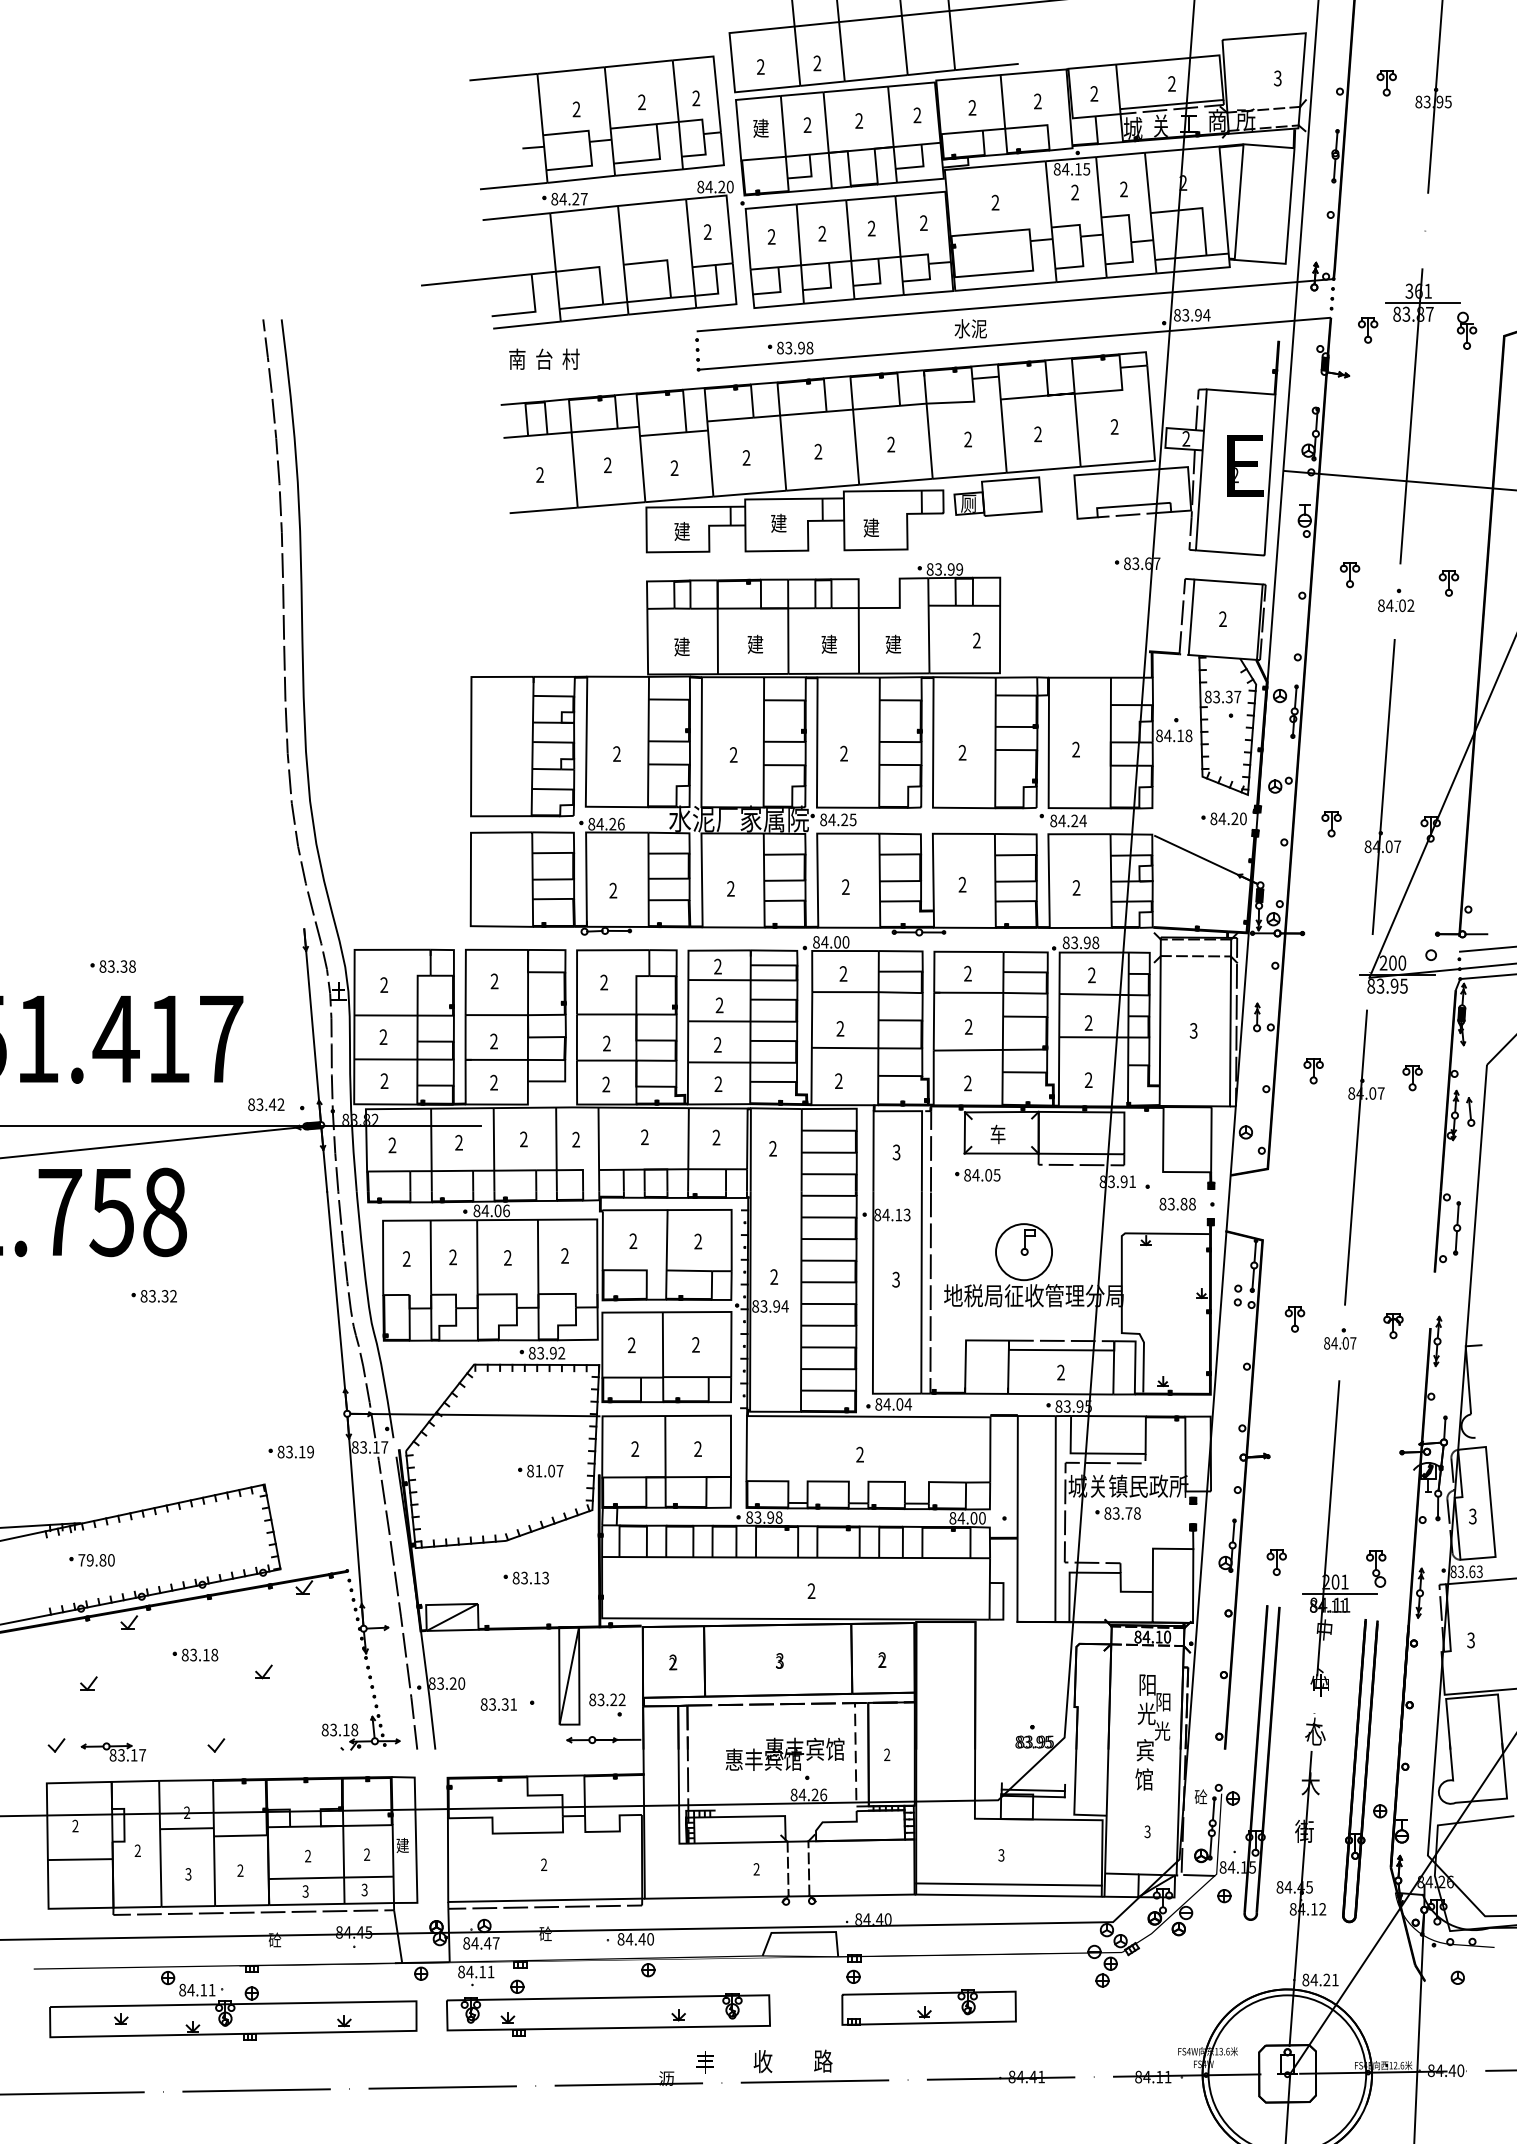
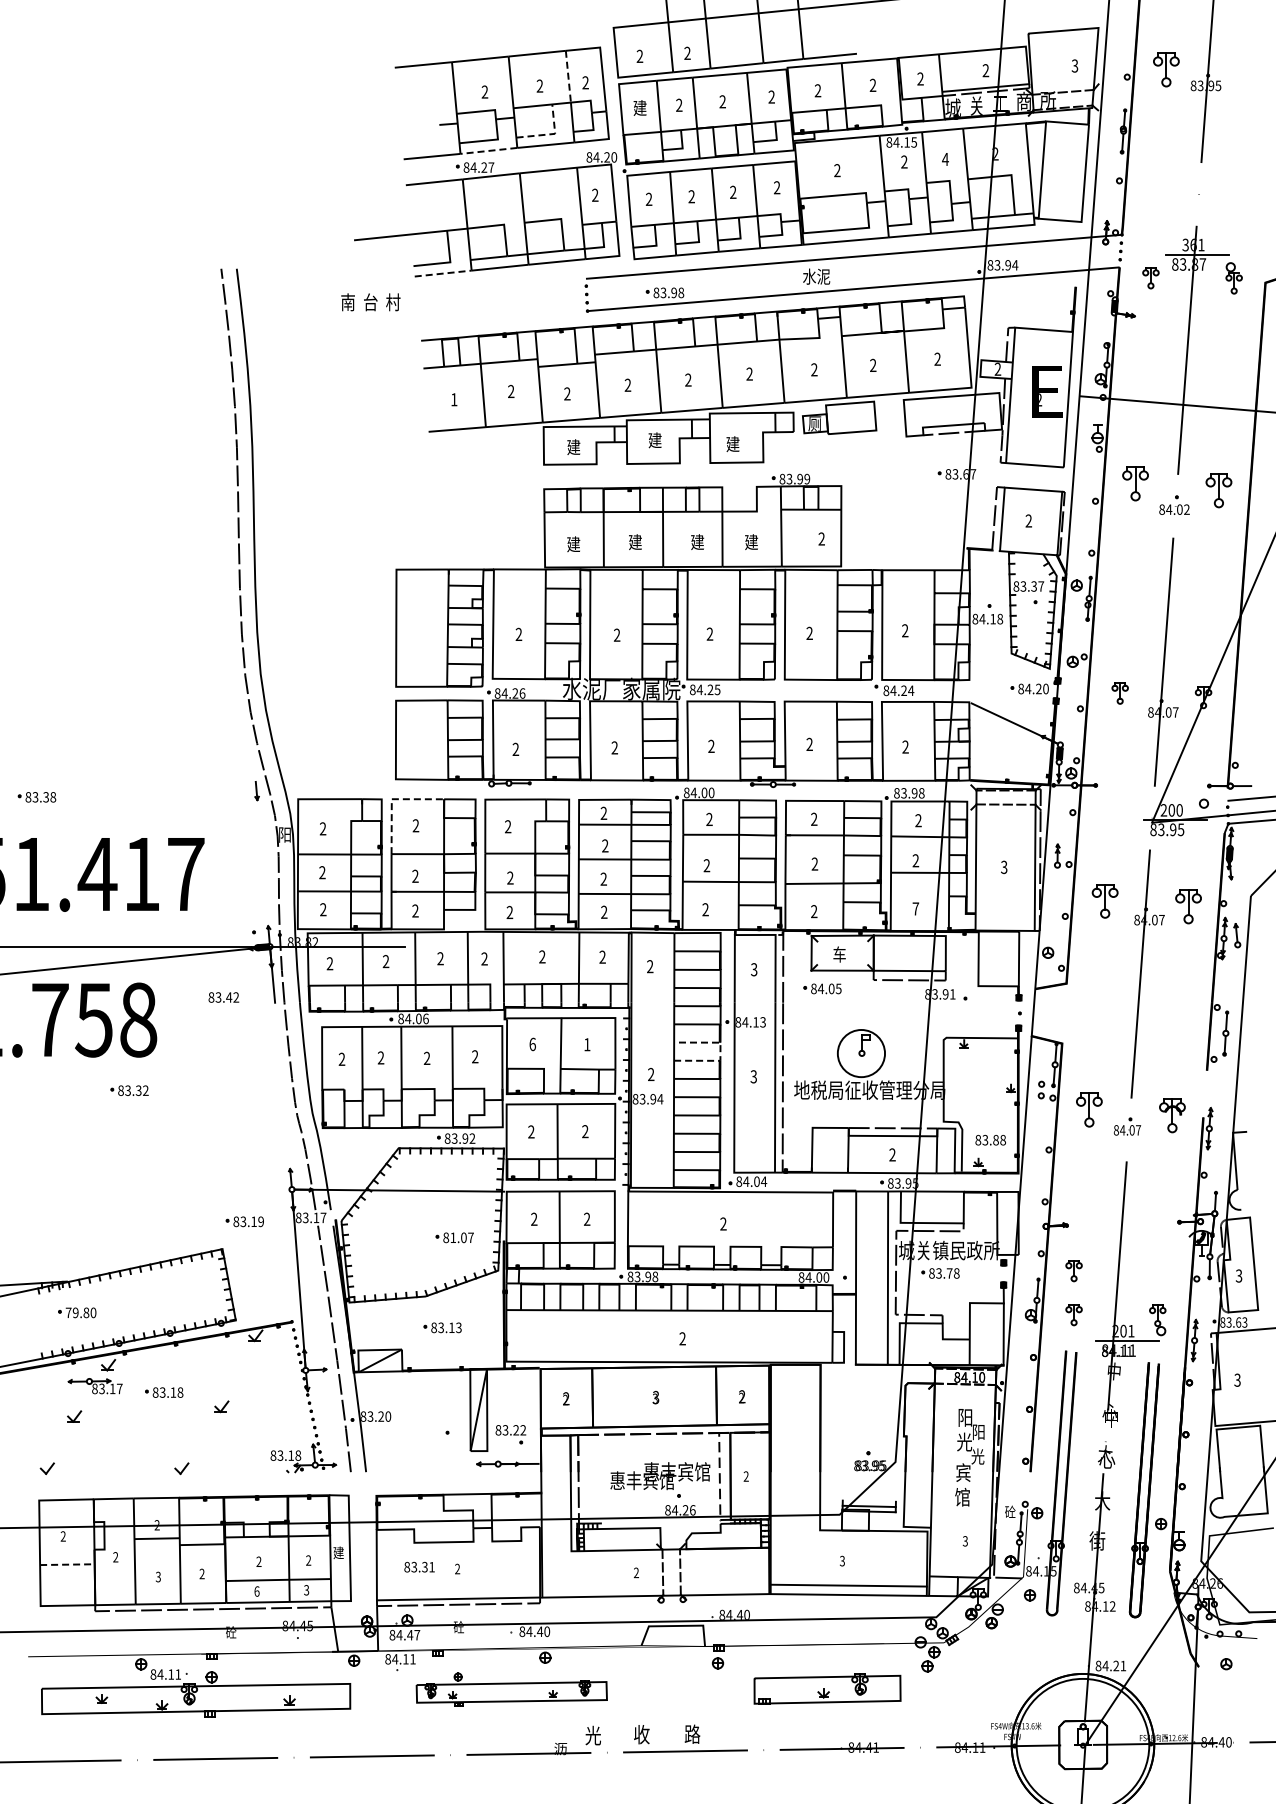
part: (1386, 83) -> (1166, 70), size x1.6
line: (675, 92) -> (568, 77), solid -> dashed
line: (655, 159) -> (551, 134), solid -> dashed
line: (580, 178) -> (488, 150), solid -> dashed
text: (1123, 188) -> (945, 158), 2 -> 4
line: (527, 325) -> (443, 273), solid -> dashed
text: (543, 359) -> (370, 302), moved
text: (540, 474) -> (454, 399), 2 -> 1
part: (1349, 574) -> (1135, 483), size x1.6
part: (1448, 584) -> (1218, 491), size x1.6
line: (465, 950) -> (391, 799), solid -> dashed
part: (112, 966) -> (36, 797), moved
text: (338, 991) -> (284, 834), 土 -> 阳
line: (312, 1025) -> (262, 862), removed
part: (1312, 1071) -> (1104, 901), size x1.6
part: (1411, 1078) -> (1187, 907), size x1.6
text: (1088, 1079) -> (915, 908), 2 -> 7
text: (265, 1104) -> (223, 997), moved
text: (1177, 1203) -> (990, 1139), moved
text: (633, 1241) -> (532, 1044), 2 -> 6
text: (698, 1241) -> (587, 1044), 2 -> 1
line: (856, 1249) -> (720, 1051), solid -> dashed
line: (337, 1300) -> (283, 1094), removed
part: (1295, 1319) -> (1089, 1110), size x1.6
part: (1392, 1325) -> (1171, 1115), size x1.6
part: (1276, 1511) -> (1073, 1271), added
text: (498, 1703) -> (419, 1566), moved
part: (112, 1752) -> (94, 1386), moved
line: (80, 1859) -> (67, 1564), solid -> dashed
text: (305, 1891) -> (256, 1591), 3 -> 6
part: (929, 2006) -> (827, 1688), moved
part: (608, 2007) -> (511, 1689), size x0.7
text: (704, 2062) -> (592, 1735), 丰 -> 光

